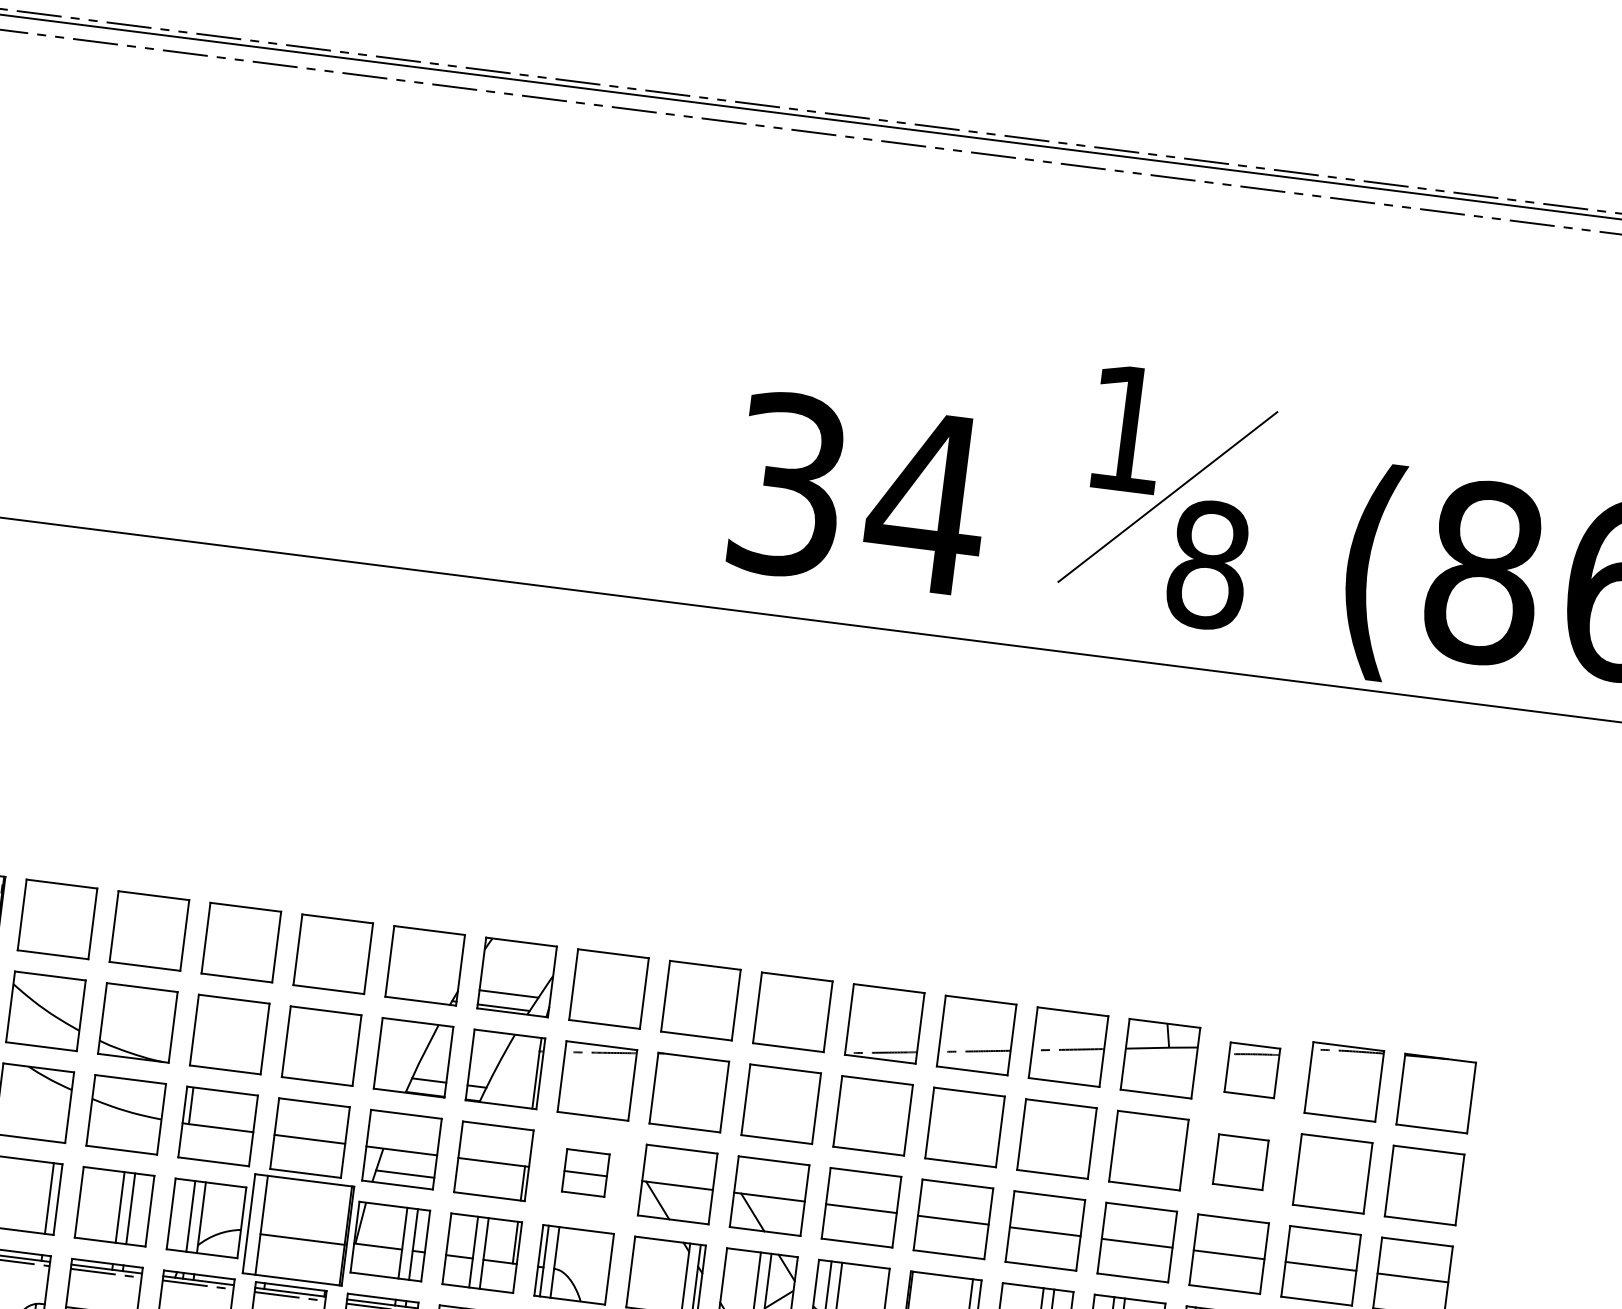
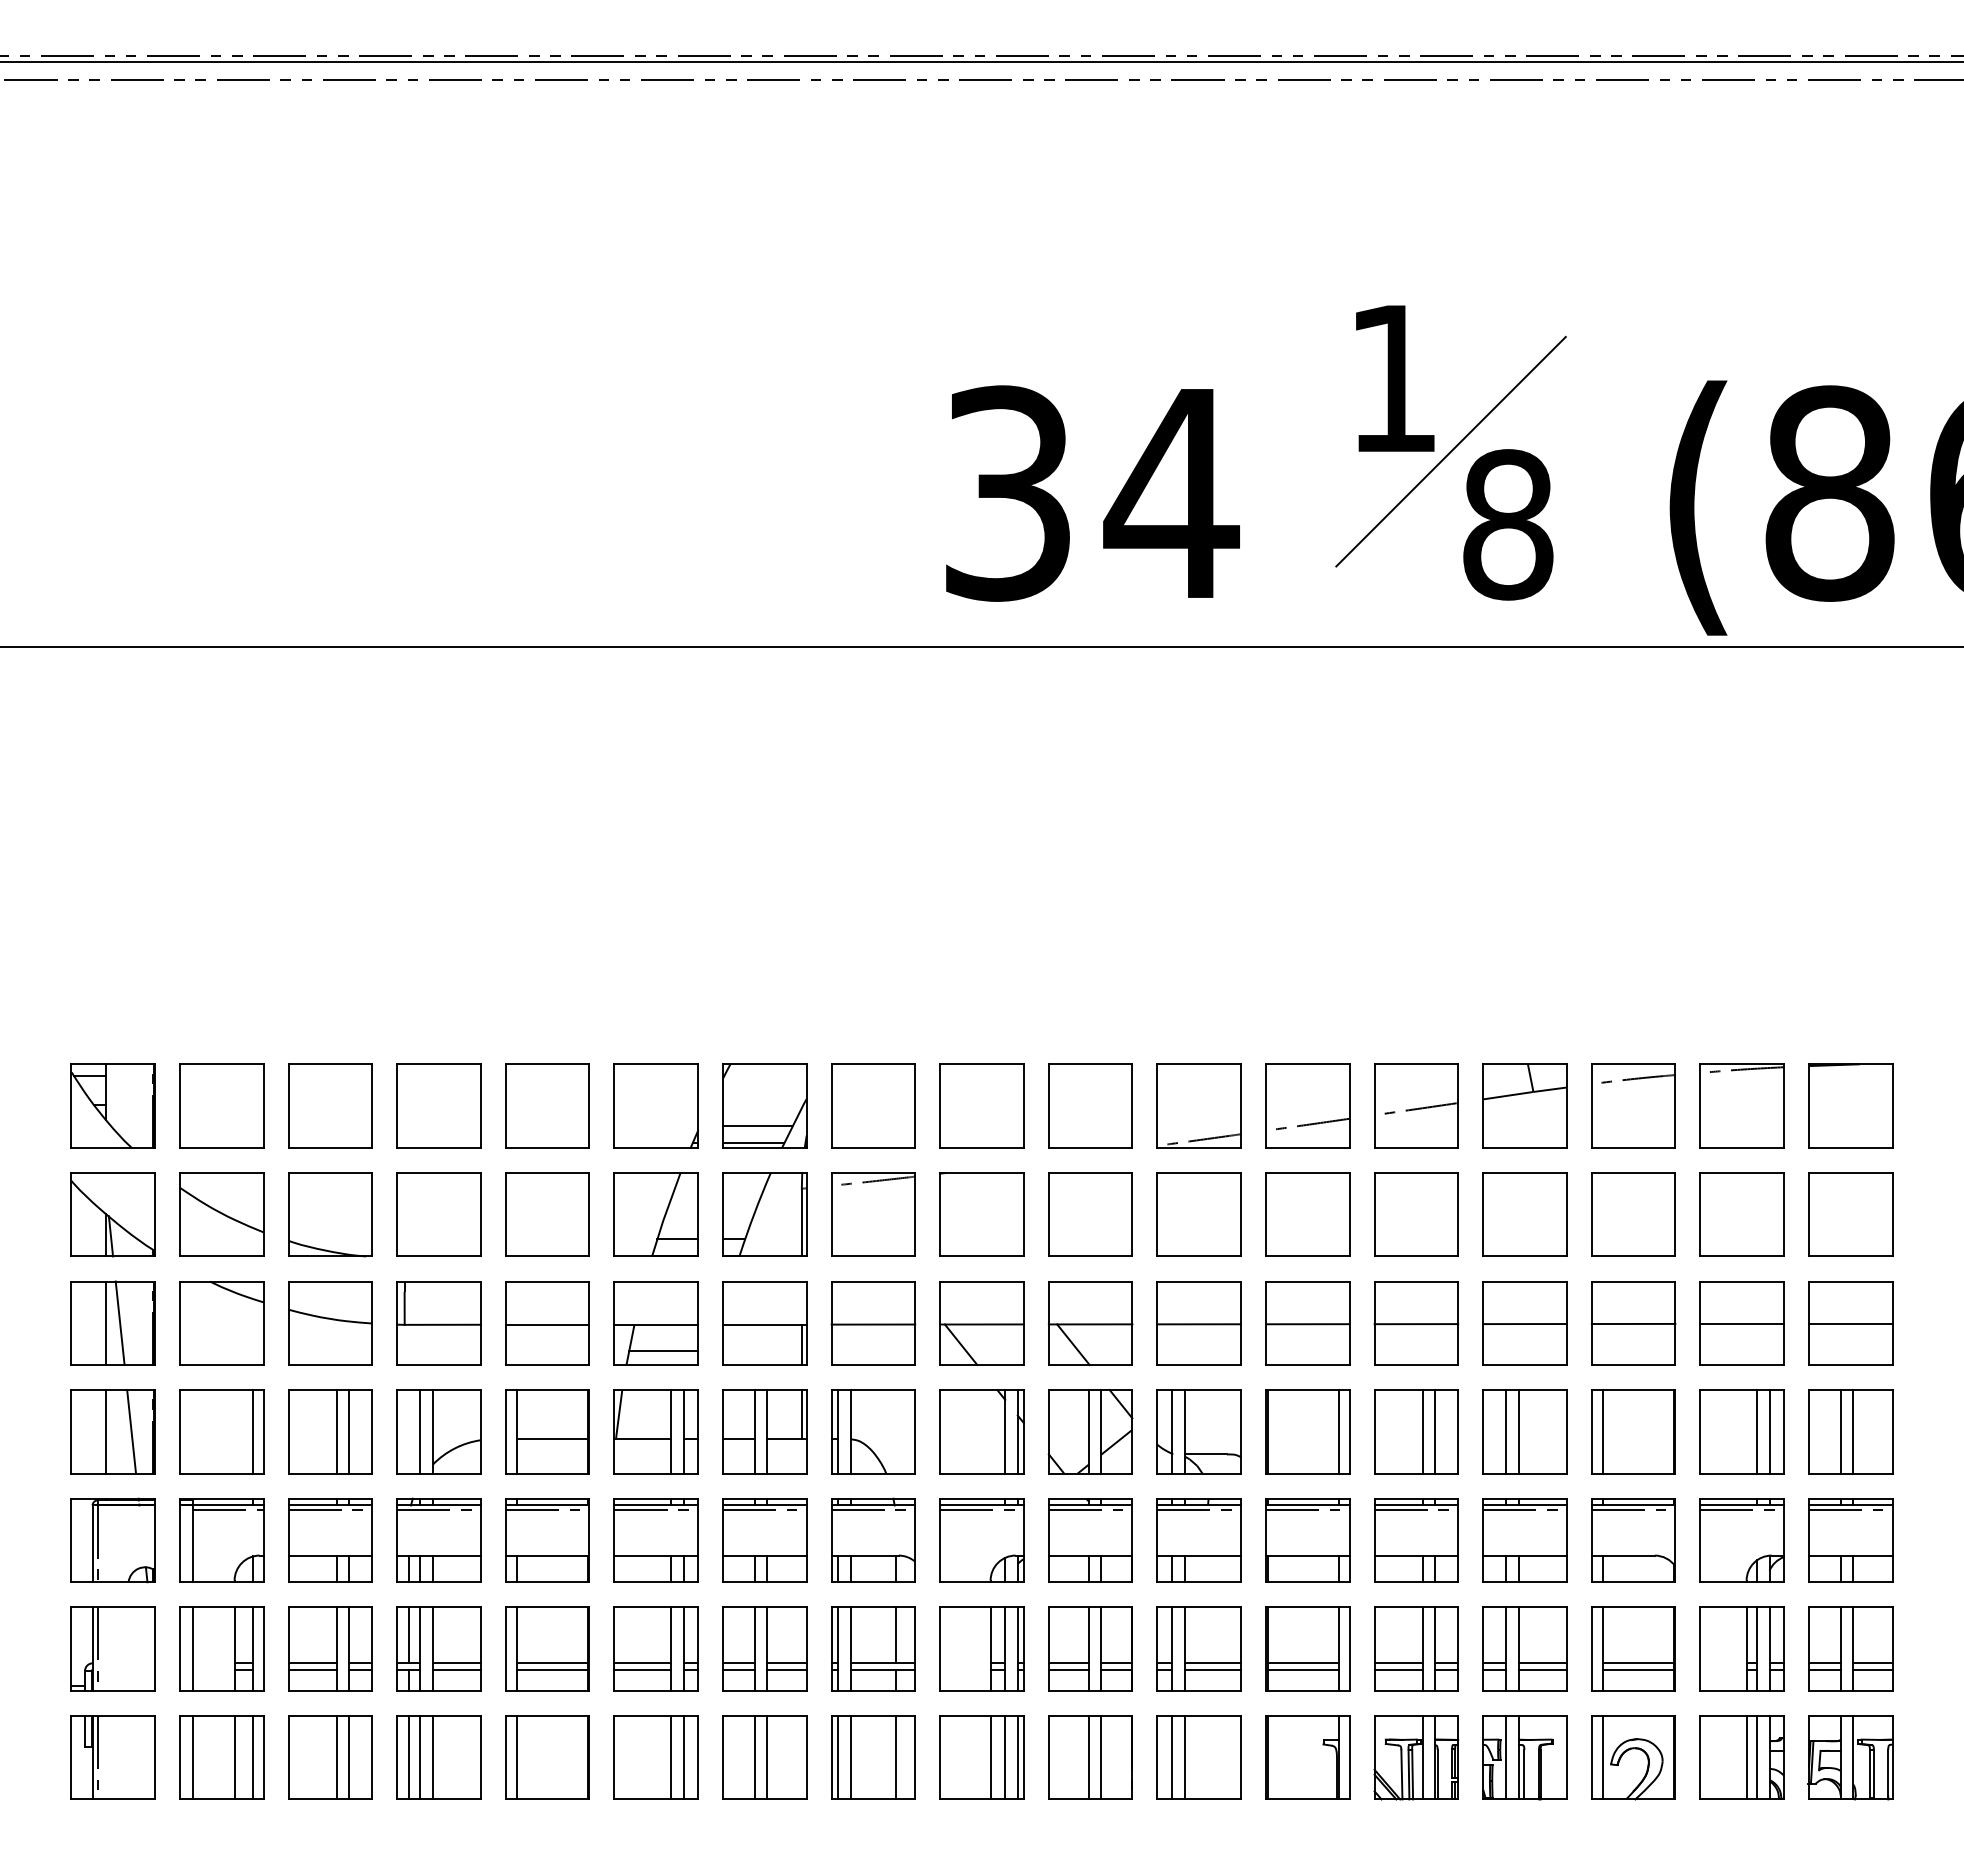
part: (1252, 1069) -> (1633, 1105), size x1.43
part: (1240, 1162) -> (1633, 1214), size x1.43
part: (585, 1173) -> (873, 1323), size x1.67
part: (298, 1229) -> (547, 1431), size x0.71

